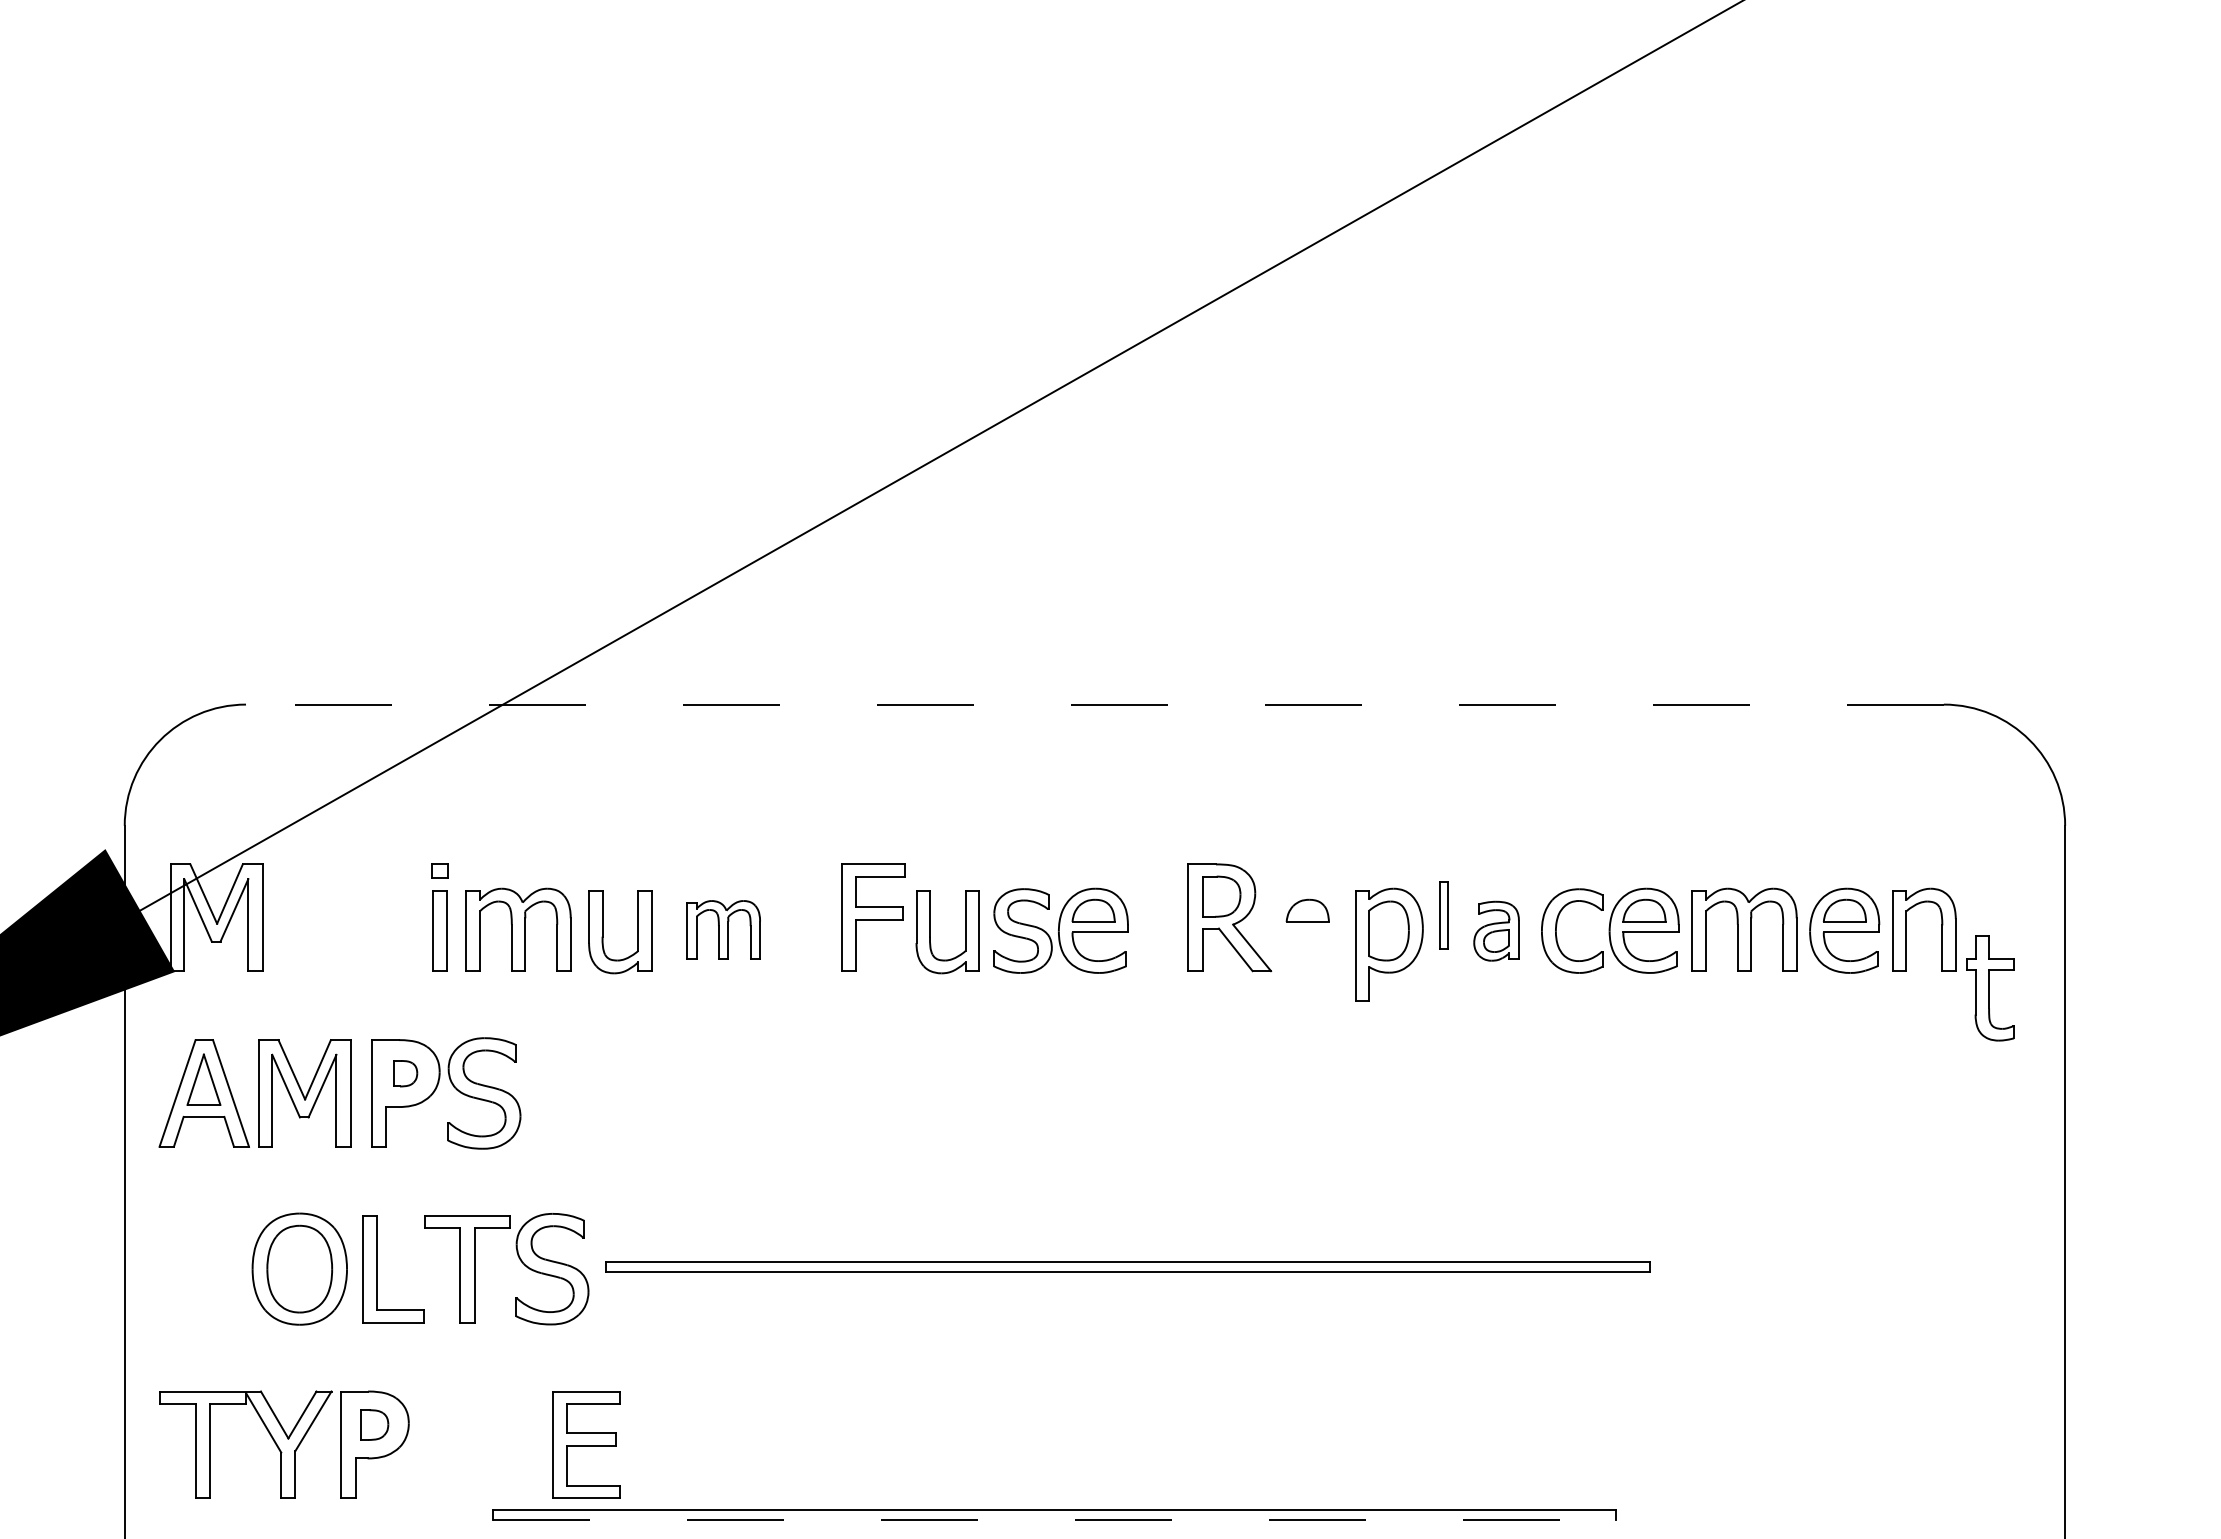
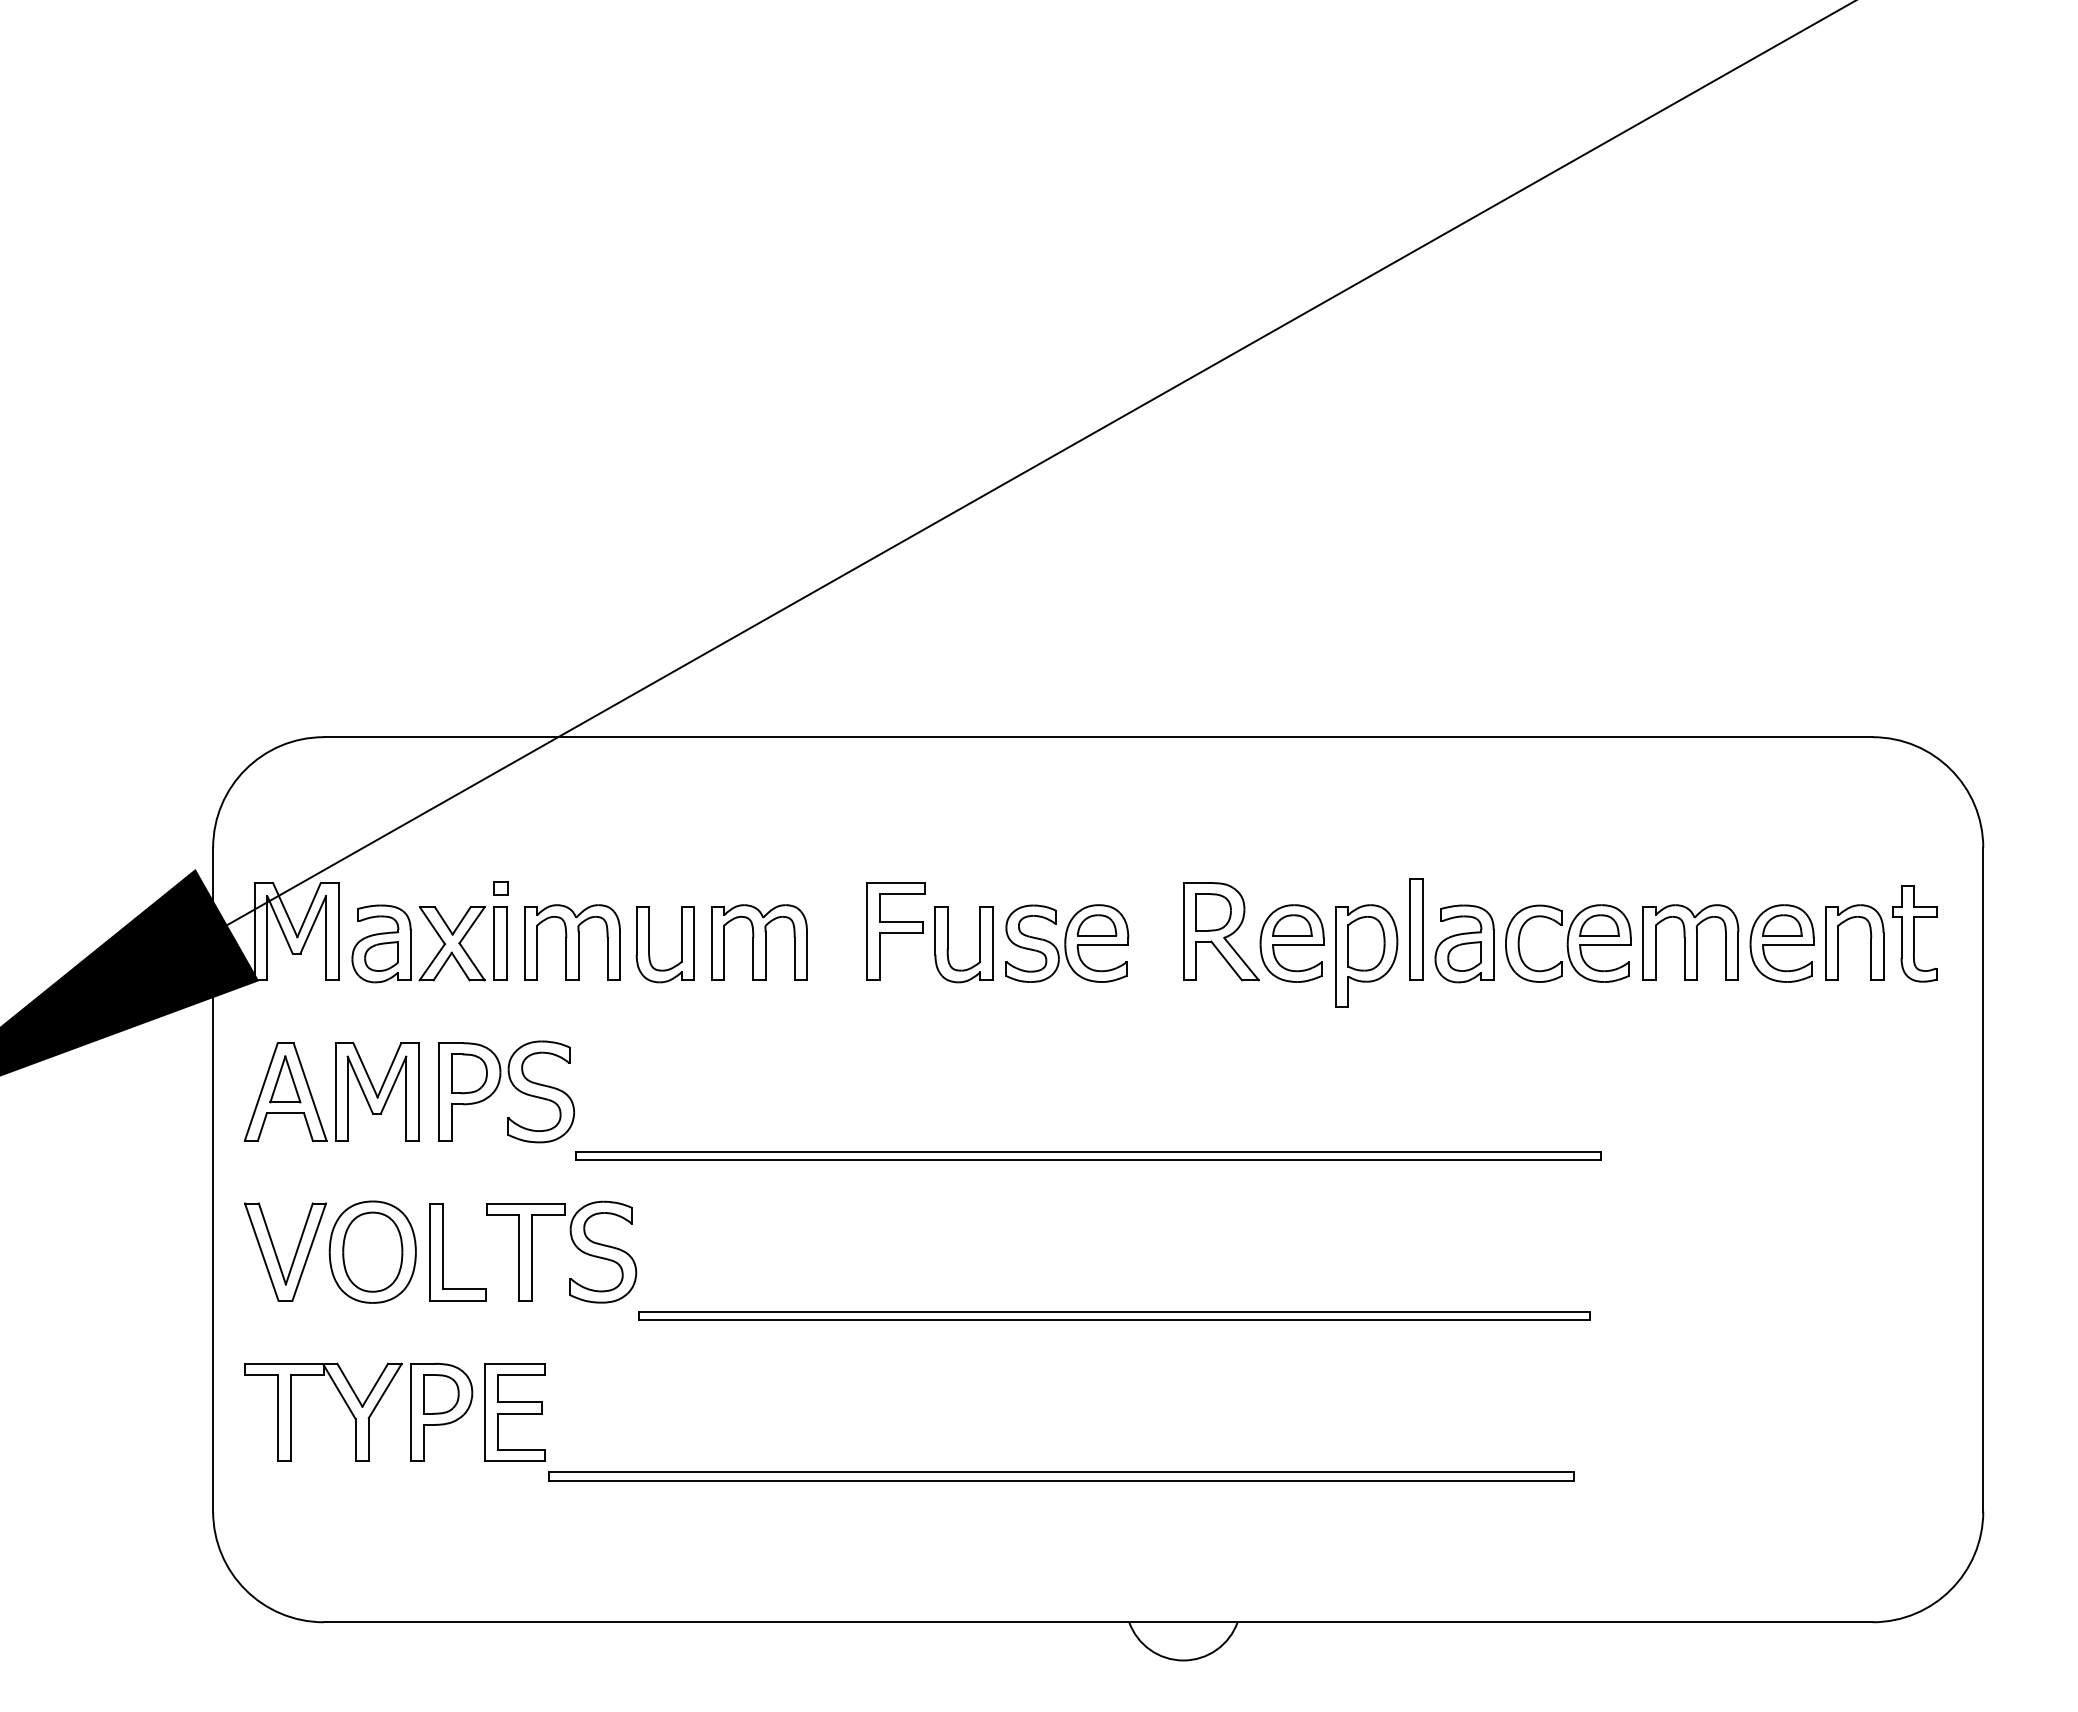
line: (1094, 704) -> (1097, 737), dashed -> solid
part: (1443, 915) -> (1416, 929), size x1.67
part: (723, 929) -> (759, 942), size x1.43
part: (342, 930) -> (411, 943), added
part: (1306, 930) -> (1291, 943), added
part: (1496, 930) -> (1464, 943), size x1.43
part: (1989, 987) -> (1914, 933), moved
part: (405, 1073) -> (469, 1073), size x1.67
part: (1084, 1163) -> (1088, 1155), added
part: (1128, 1266) -> (1114, 1315), moved
part: (195, 1272) -> (277, 1255), added
part: (375, 1425) -> (441, 1394), size x1.43
part: (585, 1444) -> (514, 1412), moved
line: (1054, 1519) -> (1061, 1480), dashed -> solid

